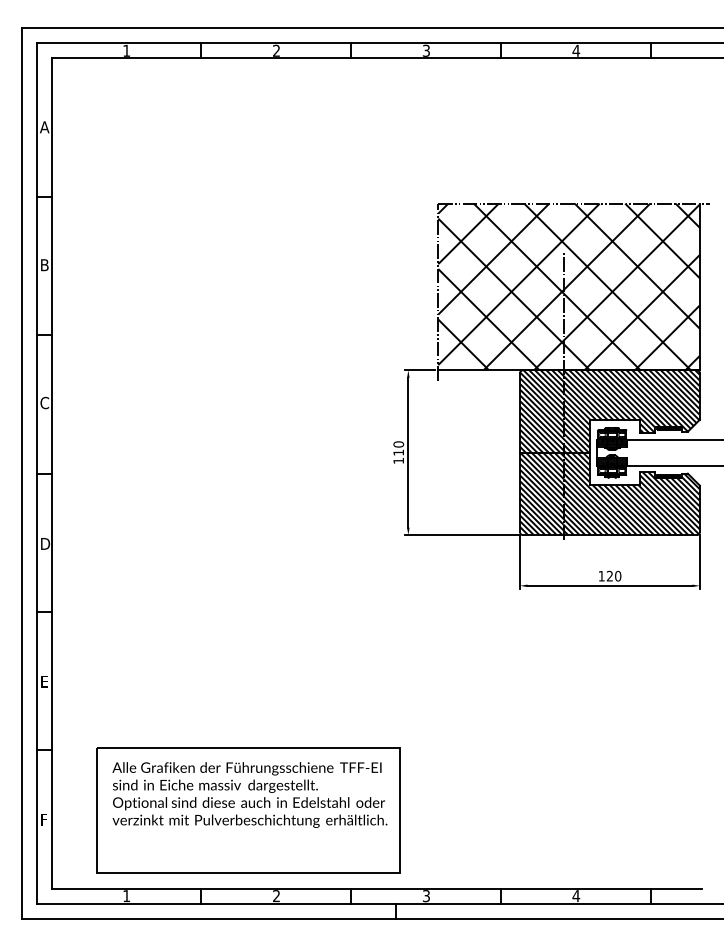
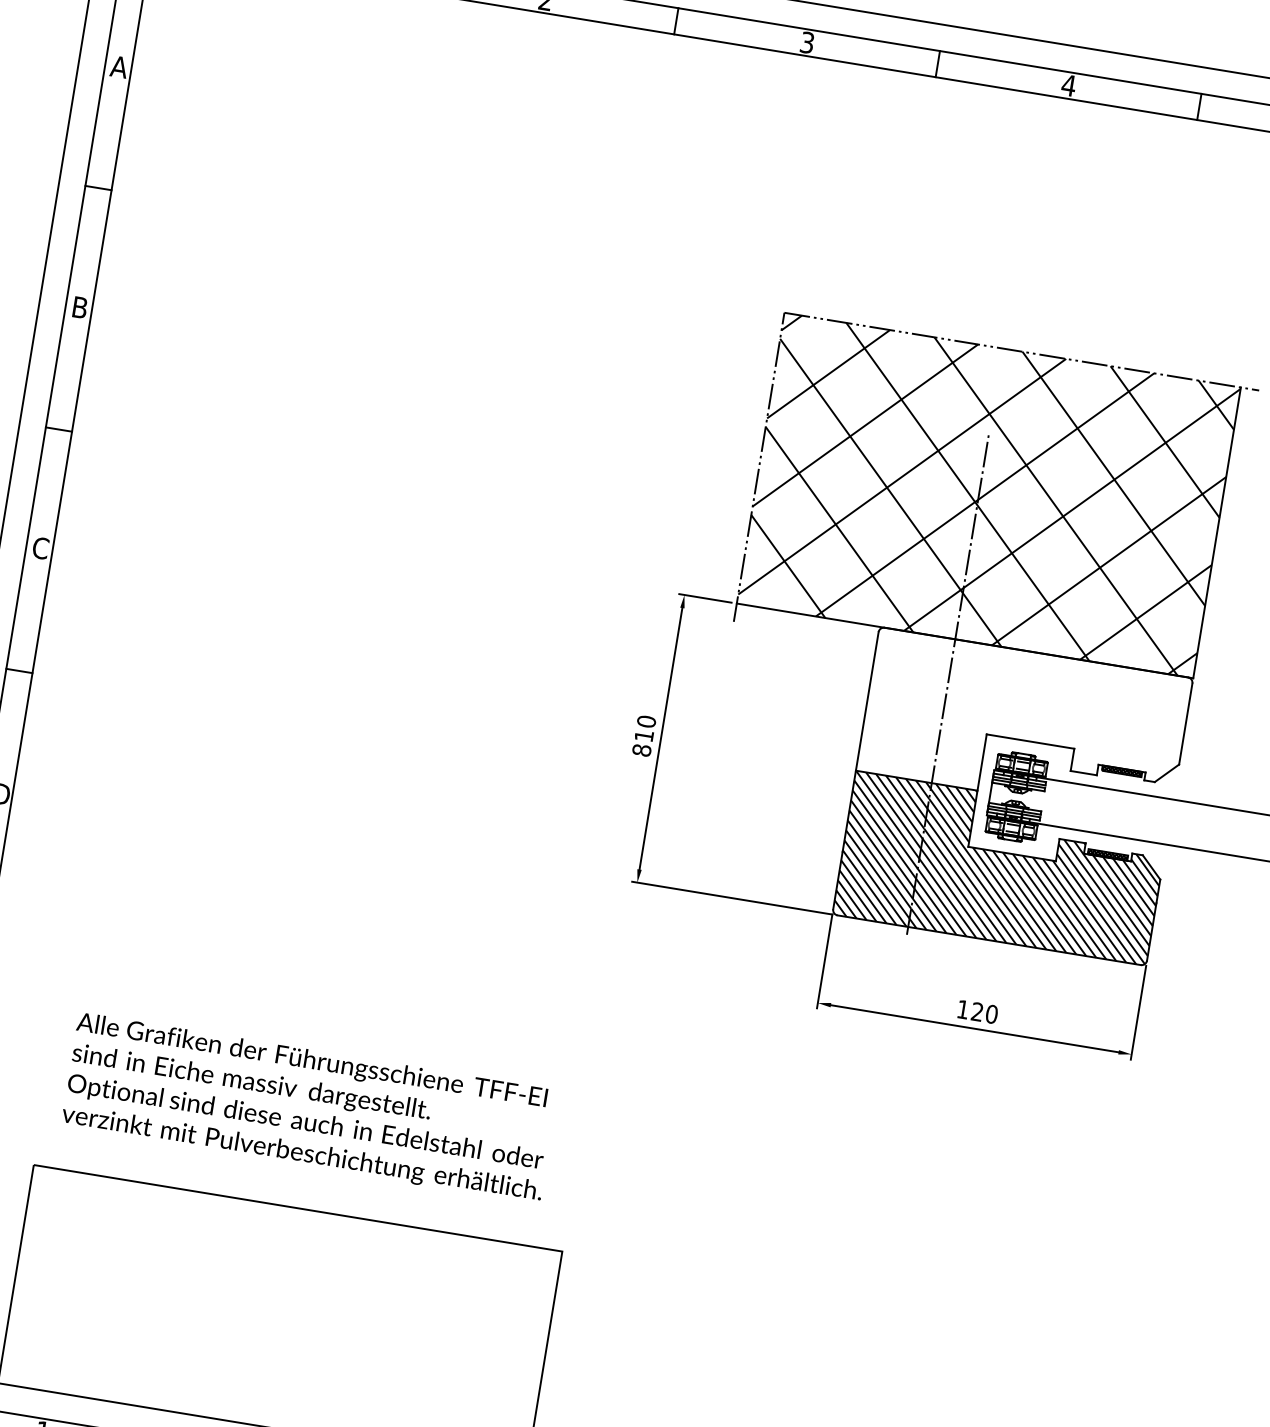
hatch: (609, 411) -> (1023, 724), removed
text: (398, 460) -> (641, 749), 110 -> 810
text: (249, 794) -> (308, 1107), moved

